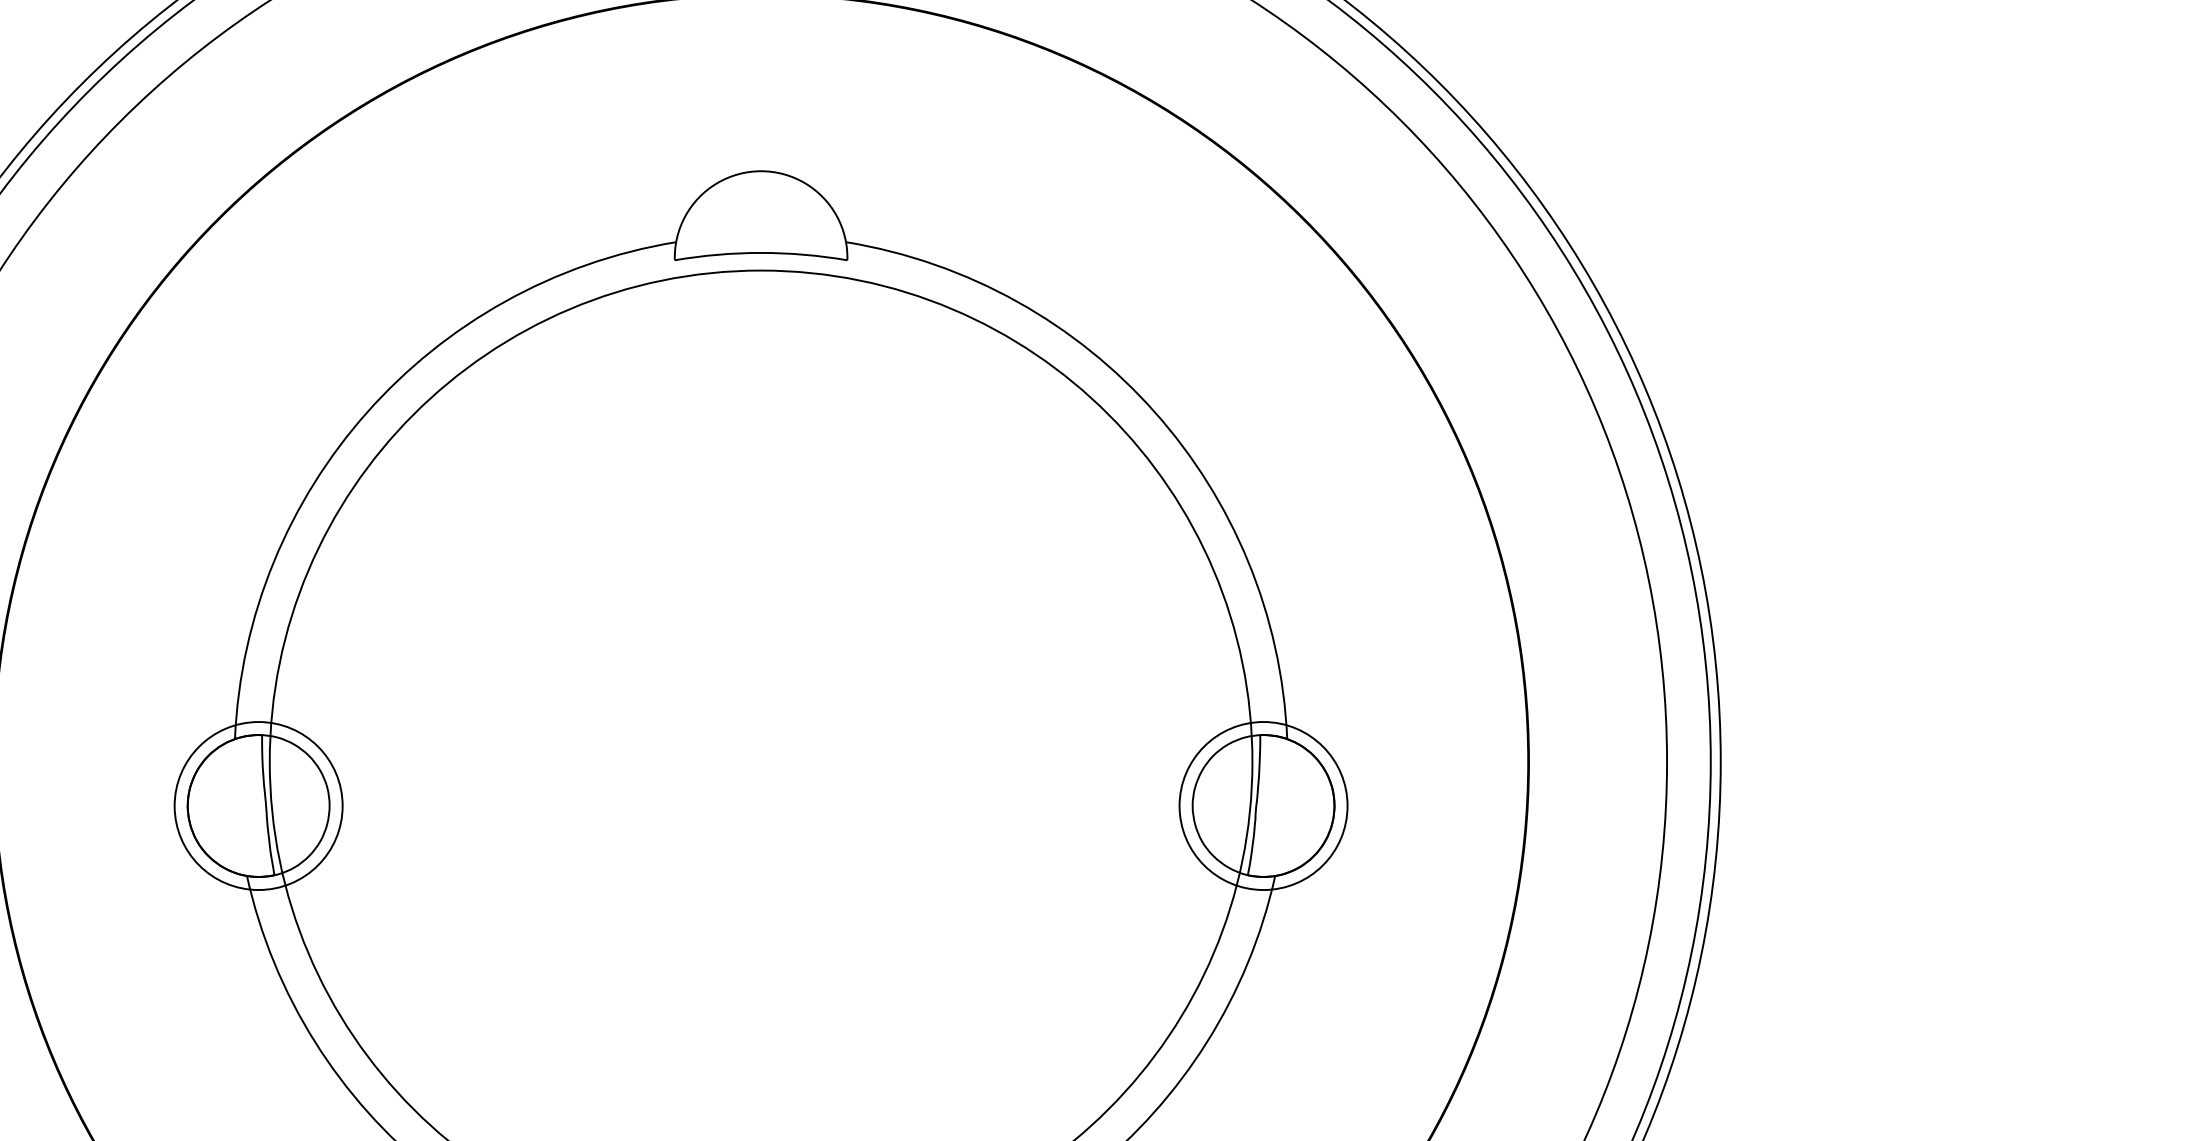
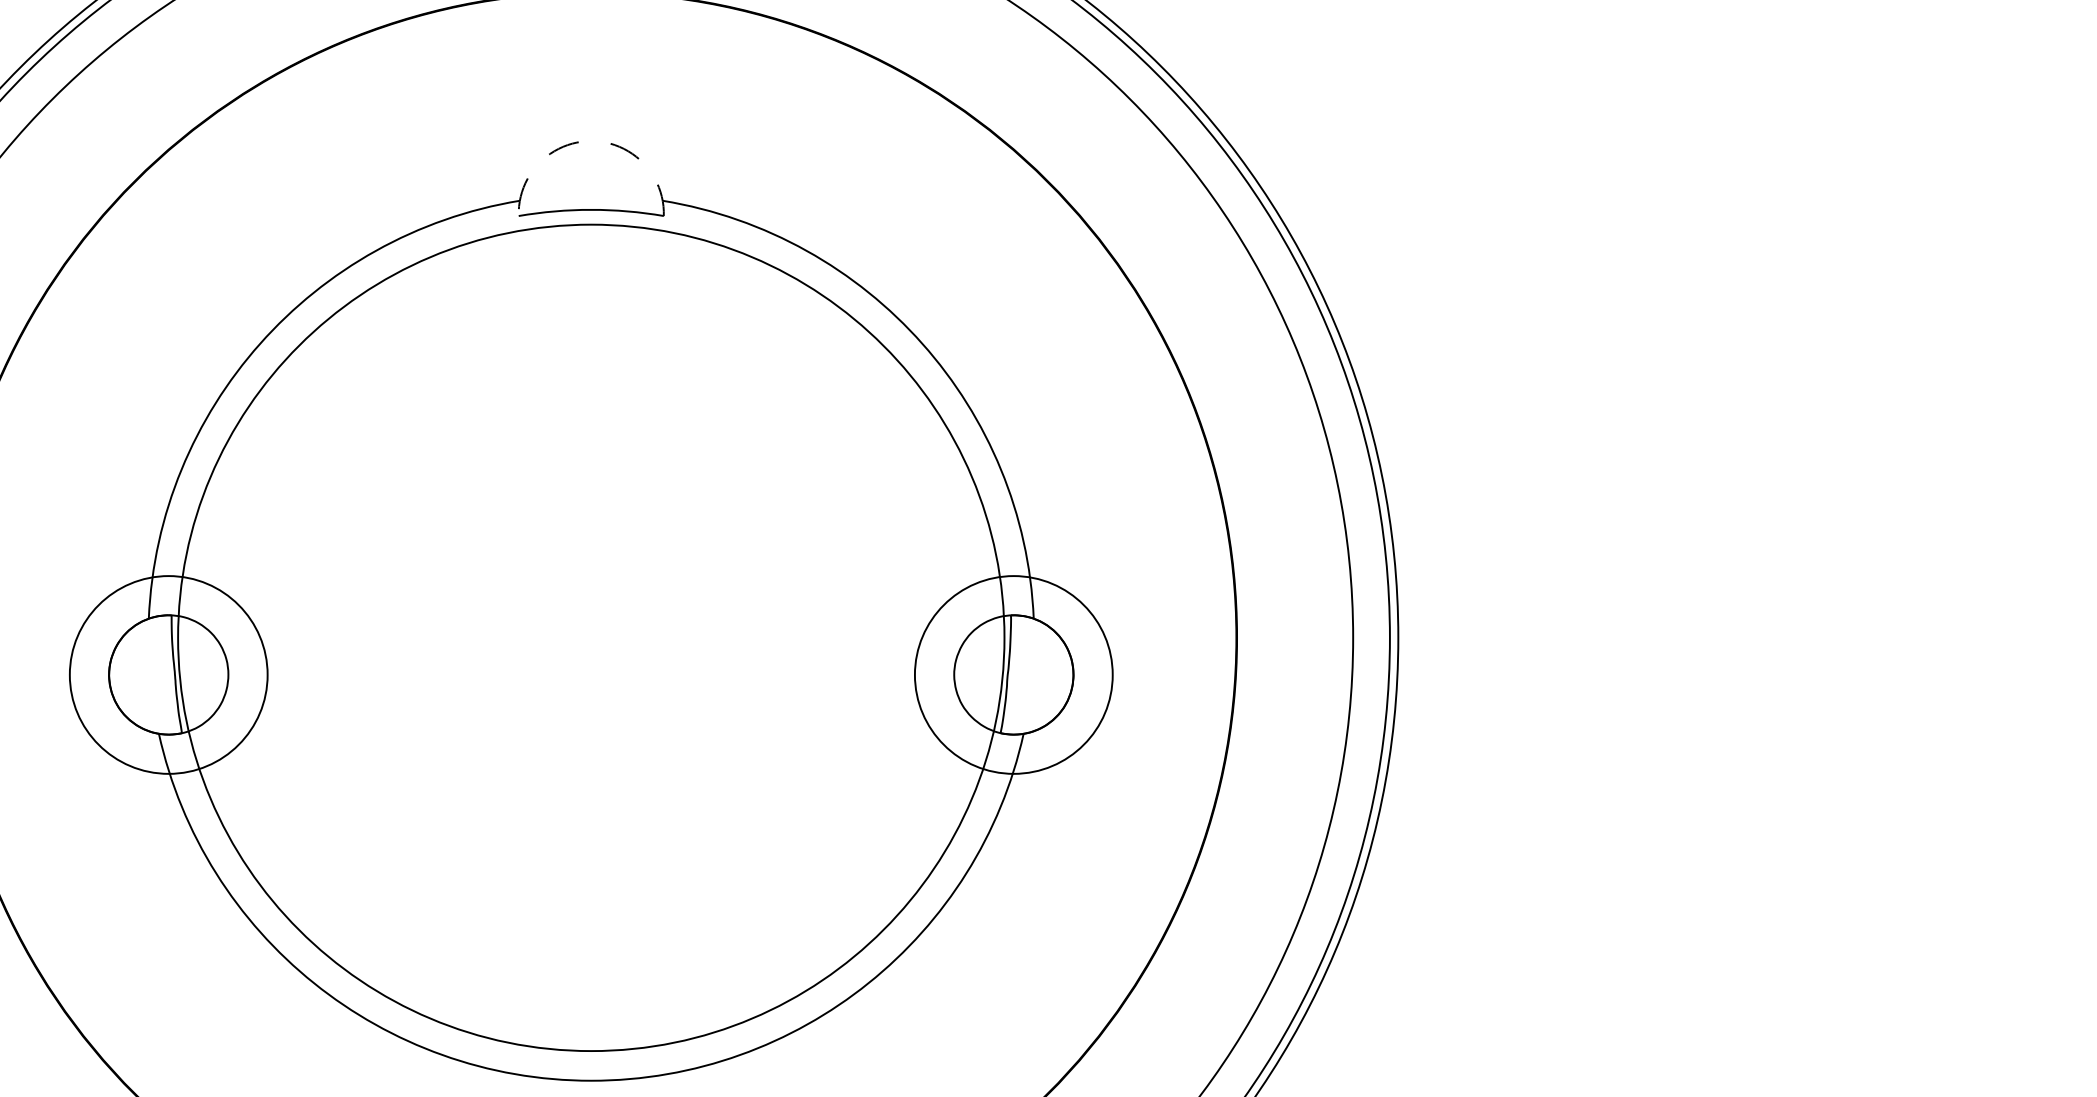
arc: (761, 171) -> (591, 141), solid -> dashed
circle: (258, 805) -> (168, 674), size x1.4
circle: (1263, 805) -> (1013, 674), size x1.4

